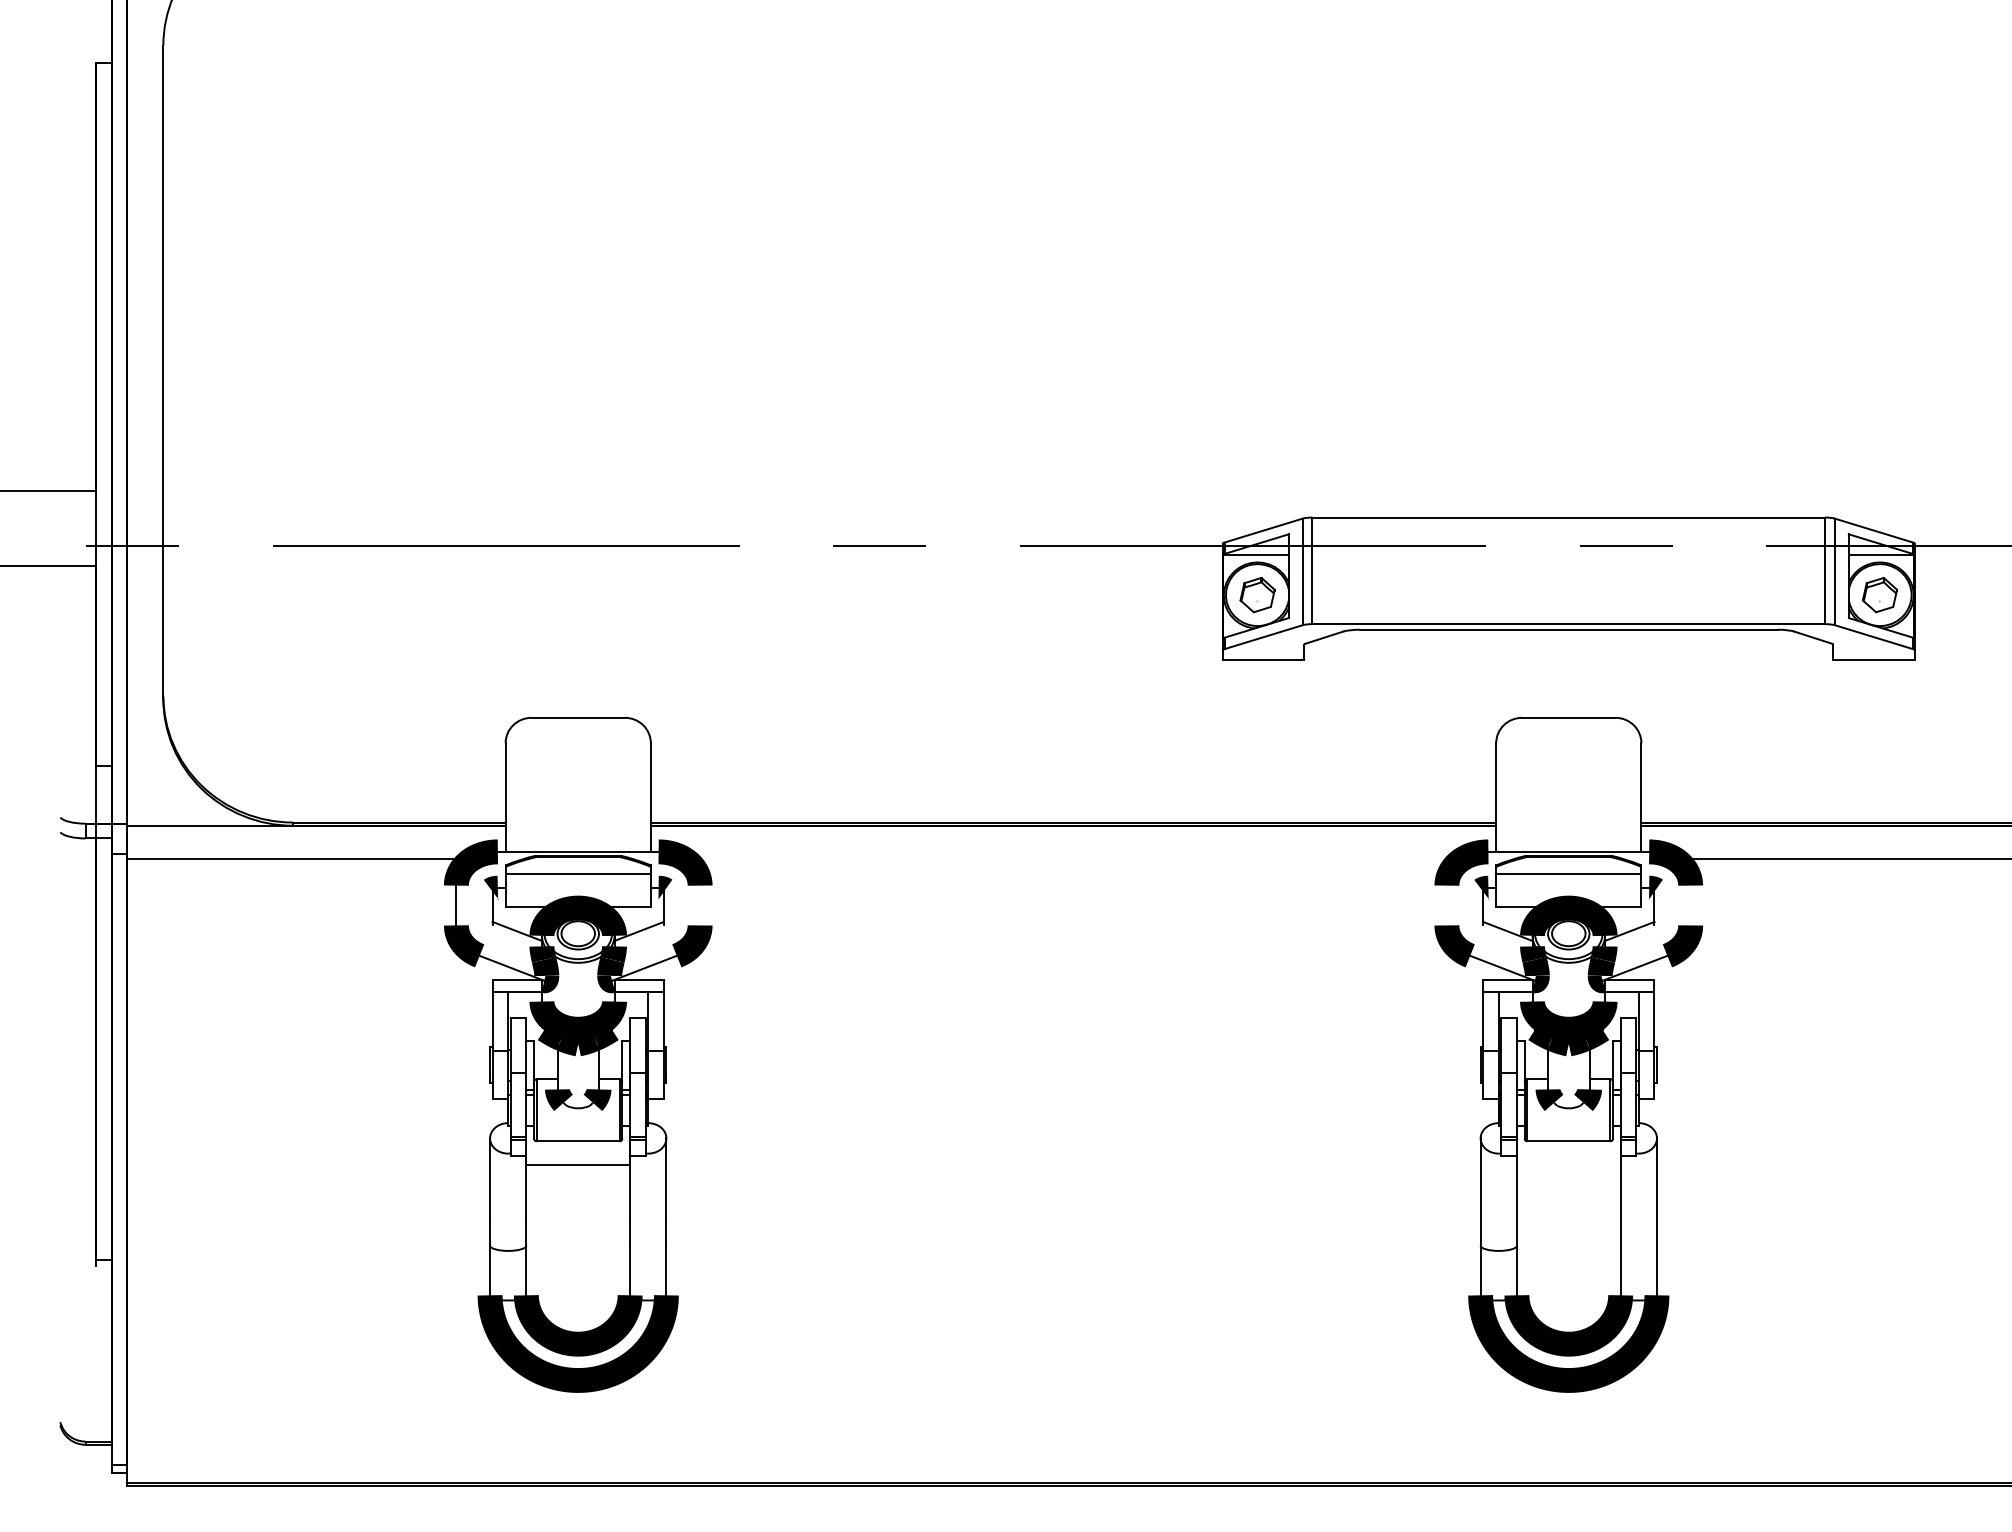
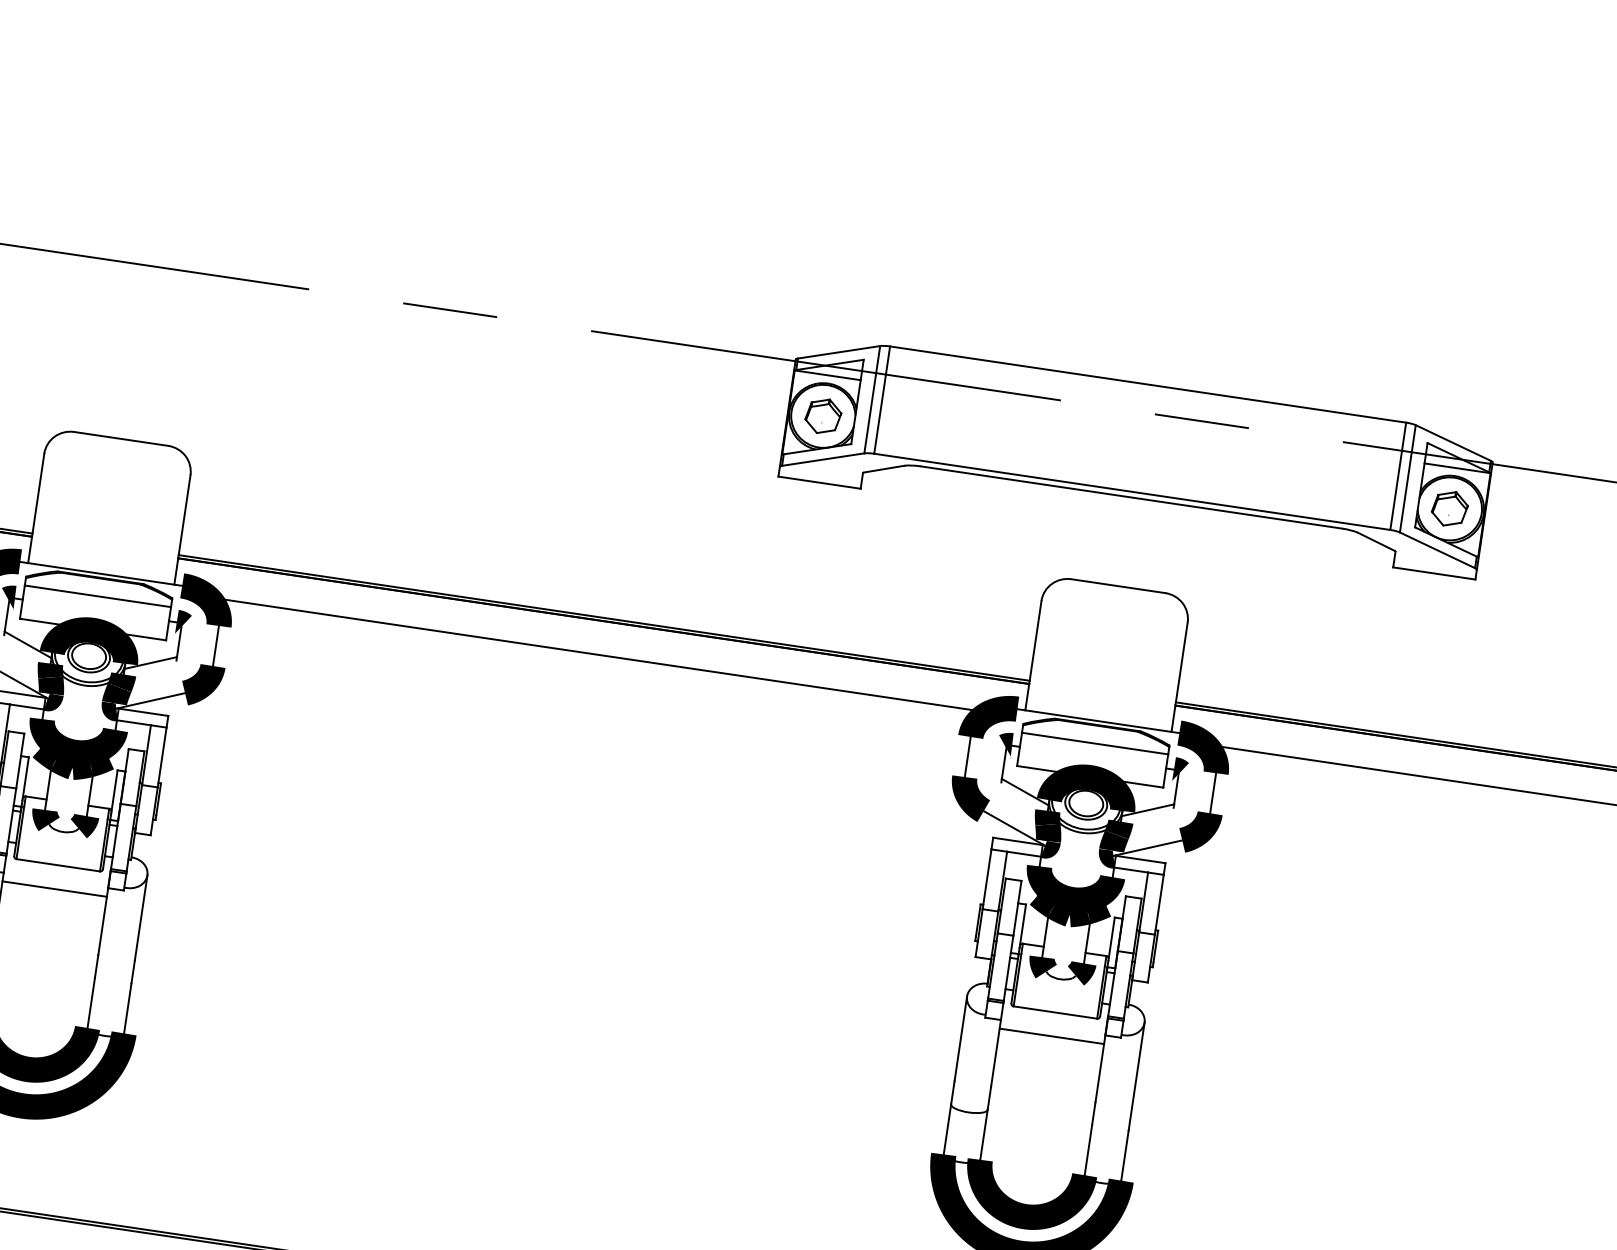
line: (1073, 859) -> (598, 655), added
line: (700, 905) -> (216, 646), added
line: (1446, 905) -> (967, 756), added
line: (1690, 905) -> (1212, 793), added
line: (1568, 1165) -> (1051, 1036), added

